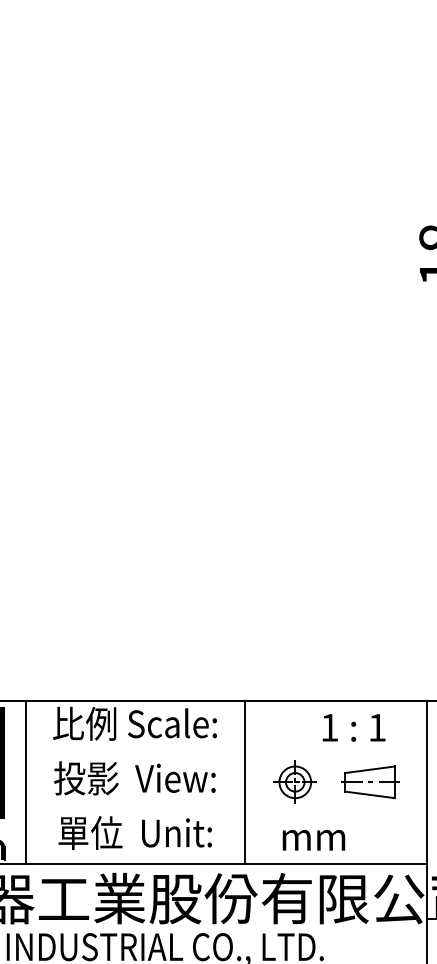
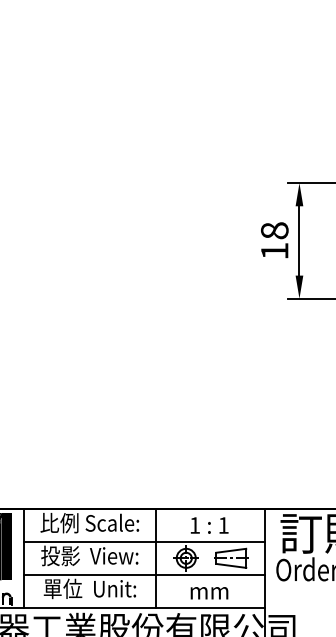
text: (353, 727) -> (209, 525), moved
line: (225, 754) -> (144, 541), added
line: (225, 809) -> (144, 574), added
text: (313, 840) -> (209, 593), moved

